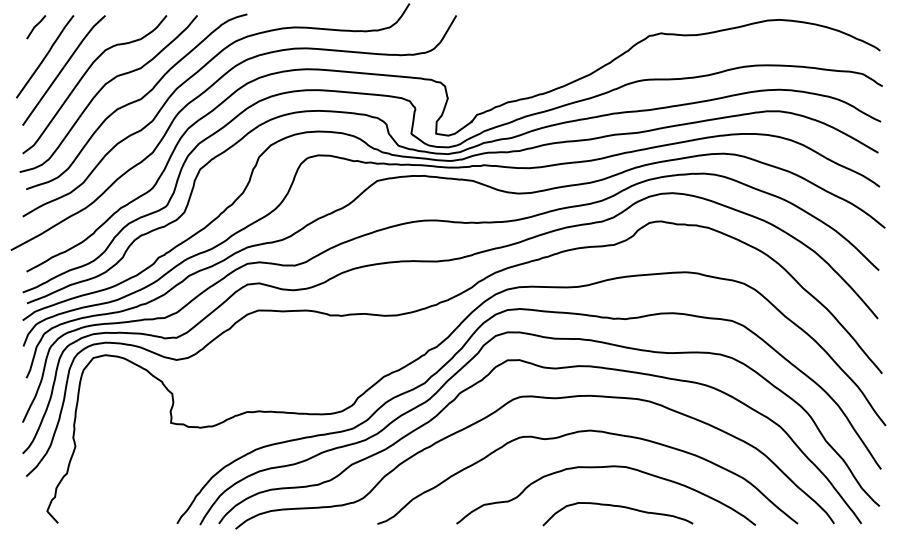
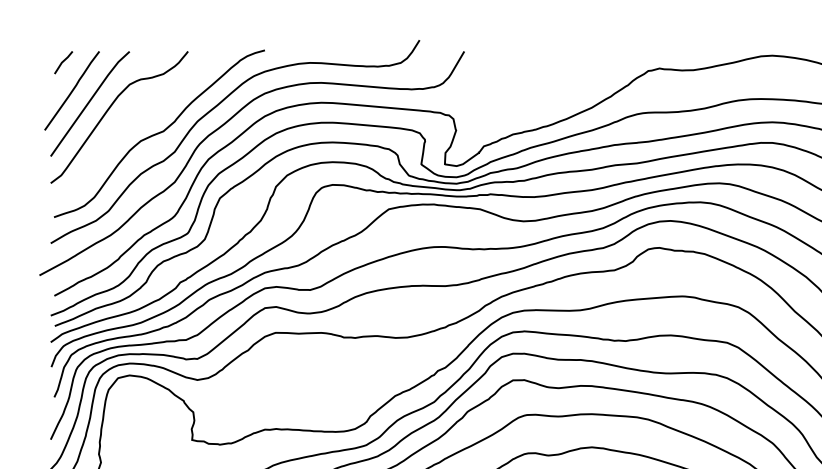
curve: (103, 88) -> (127, 121), removed

